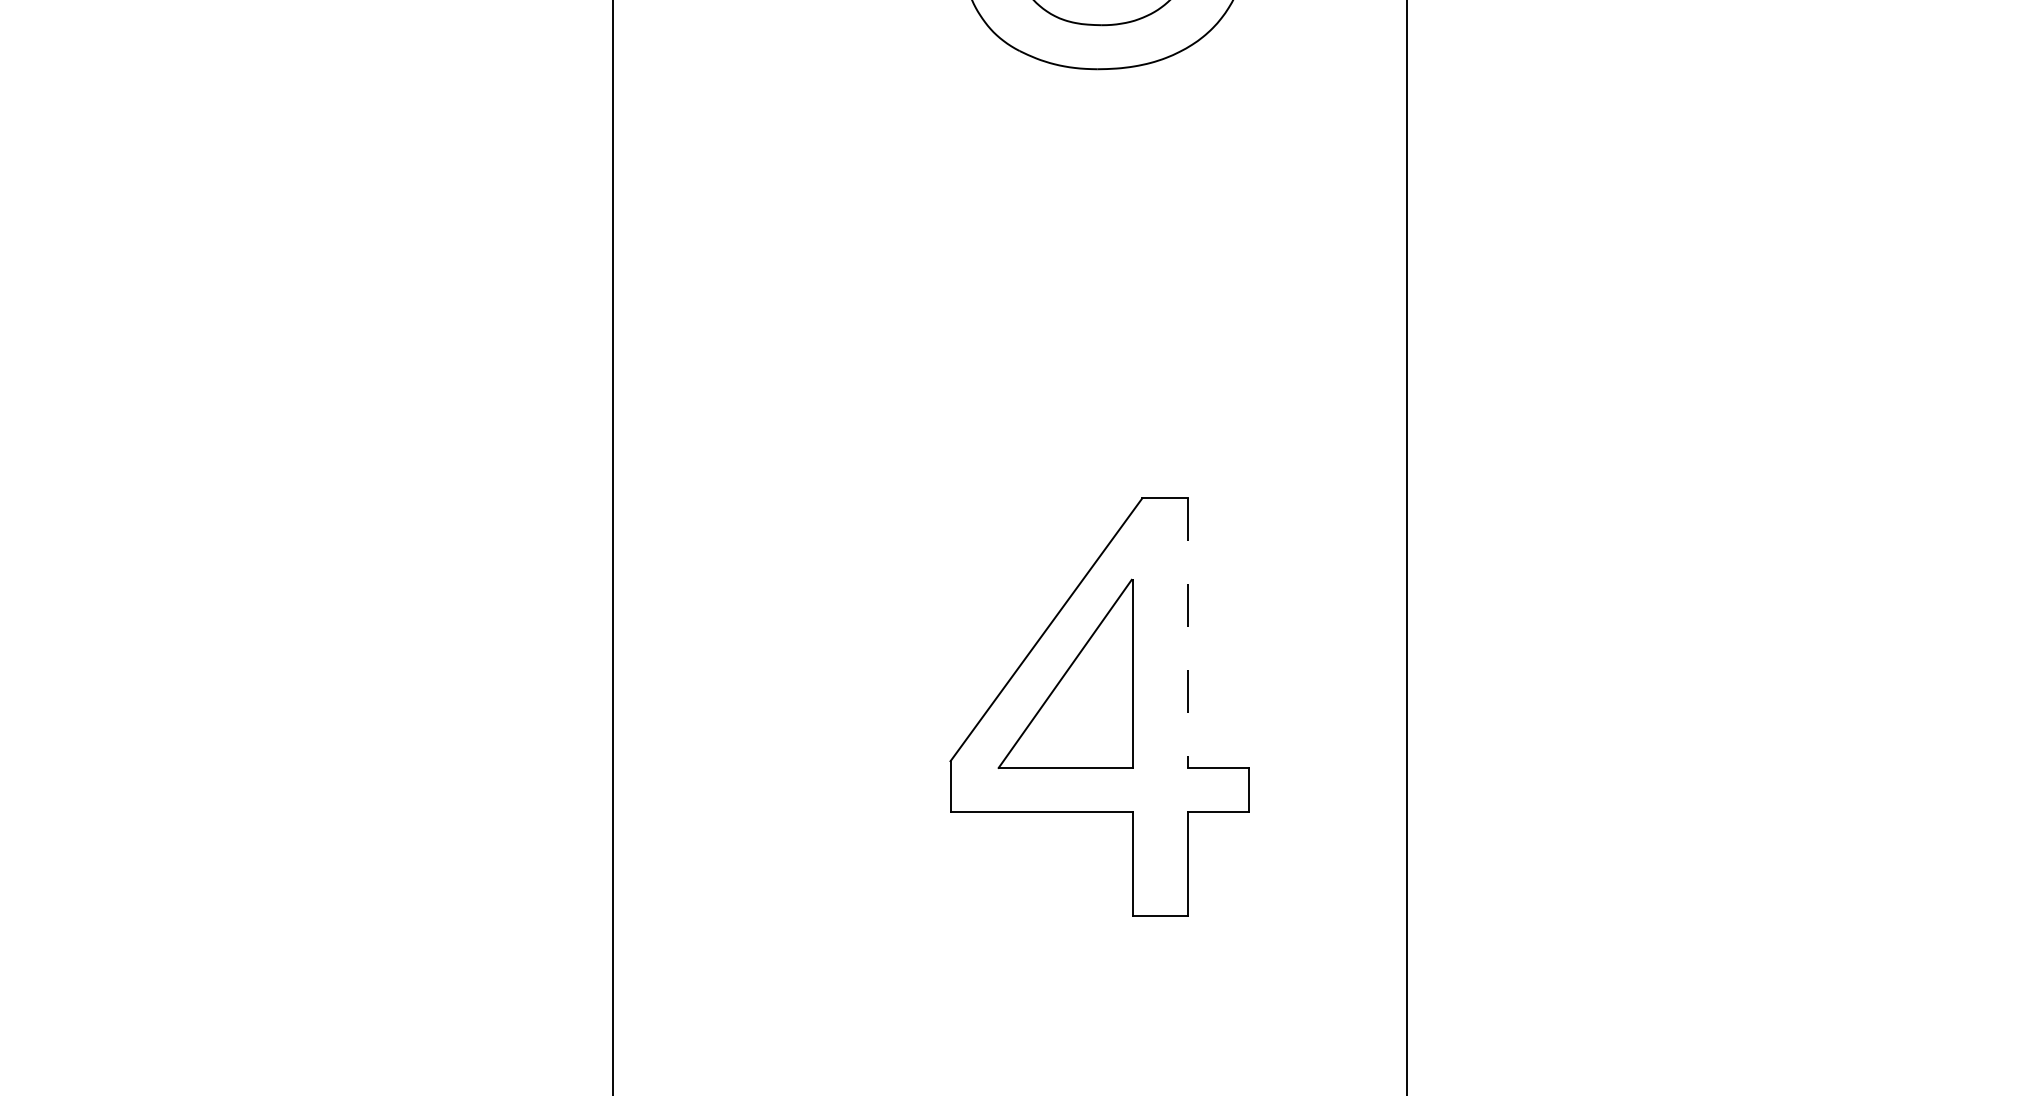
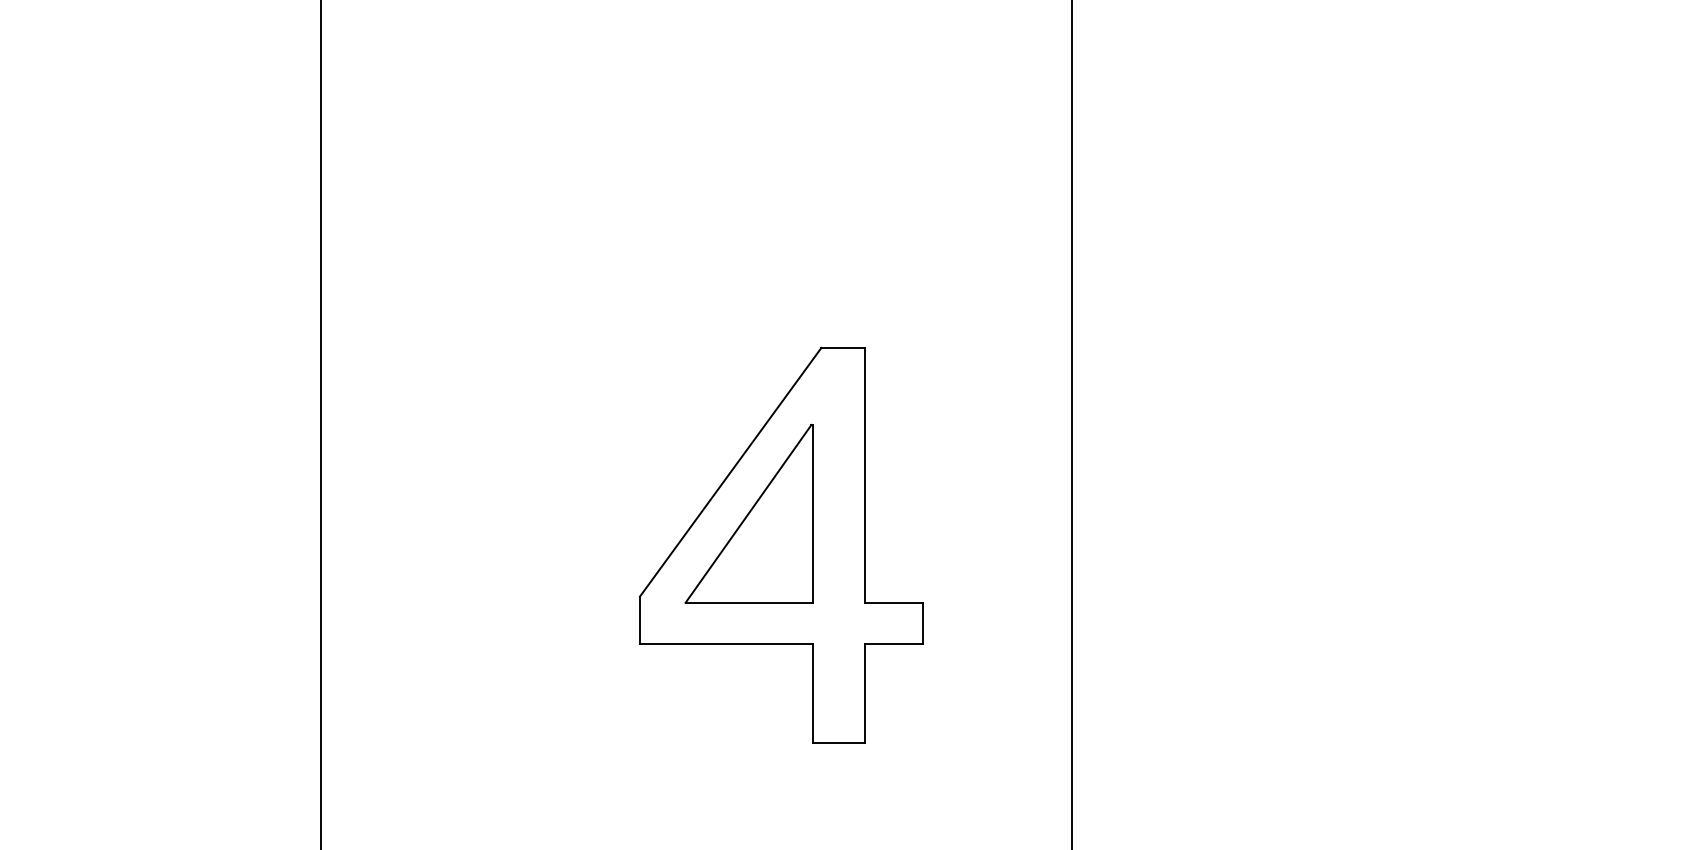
line: (1187, 633) -> (864, 475), dashed -> solid

